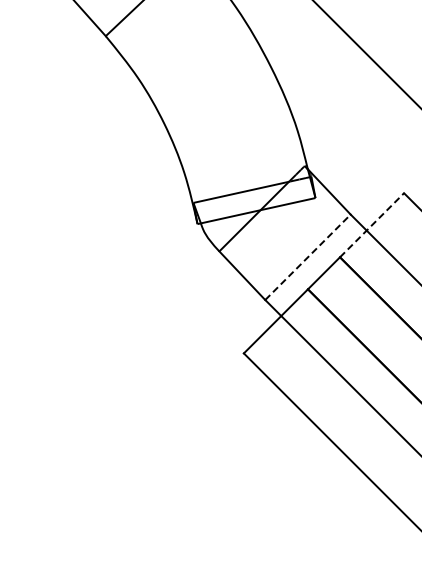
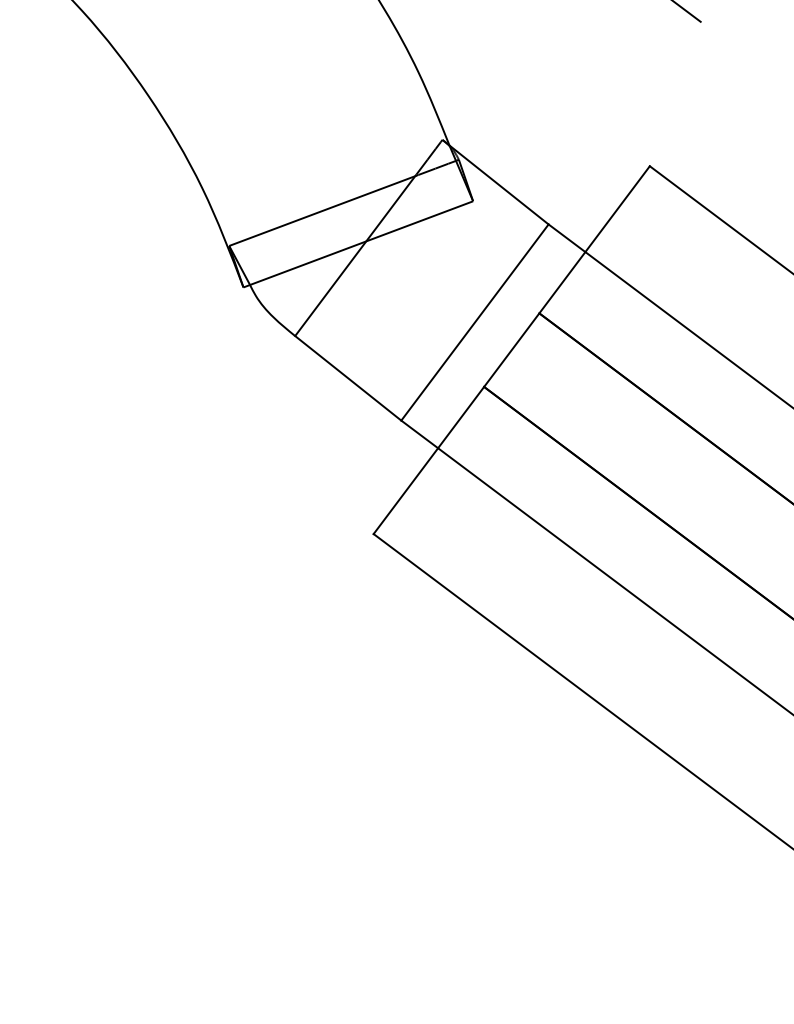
line: (372, 224) -> (595, 238), dashed -> solid
line: (308, 256) -> (475, 320), dashed -> solid

